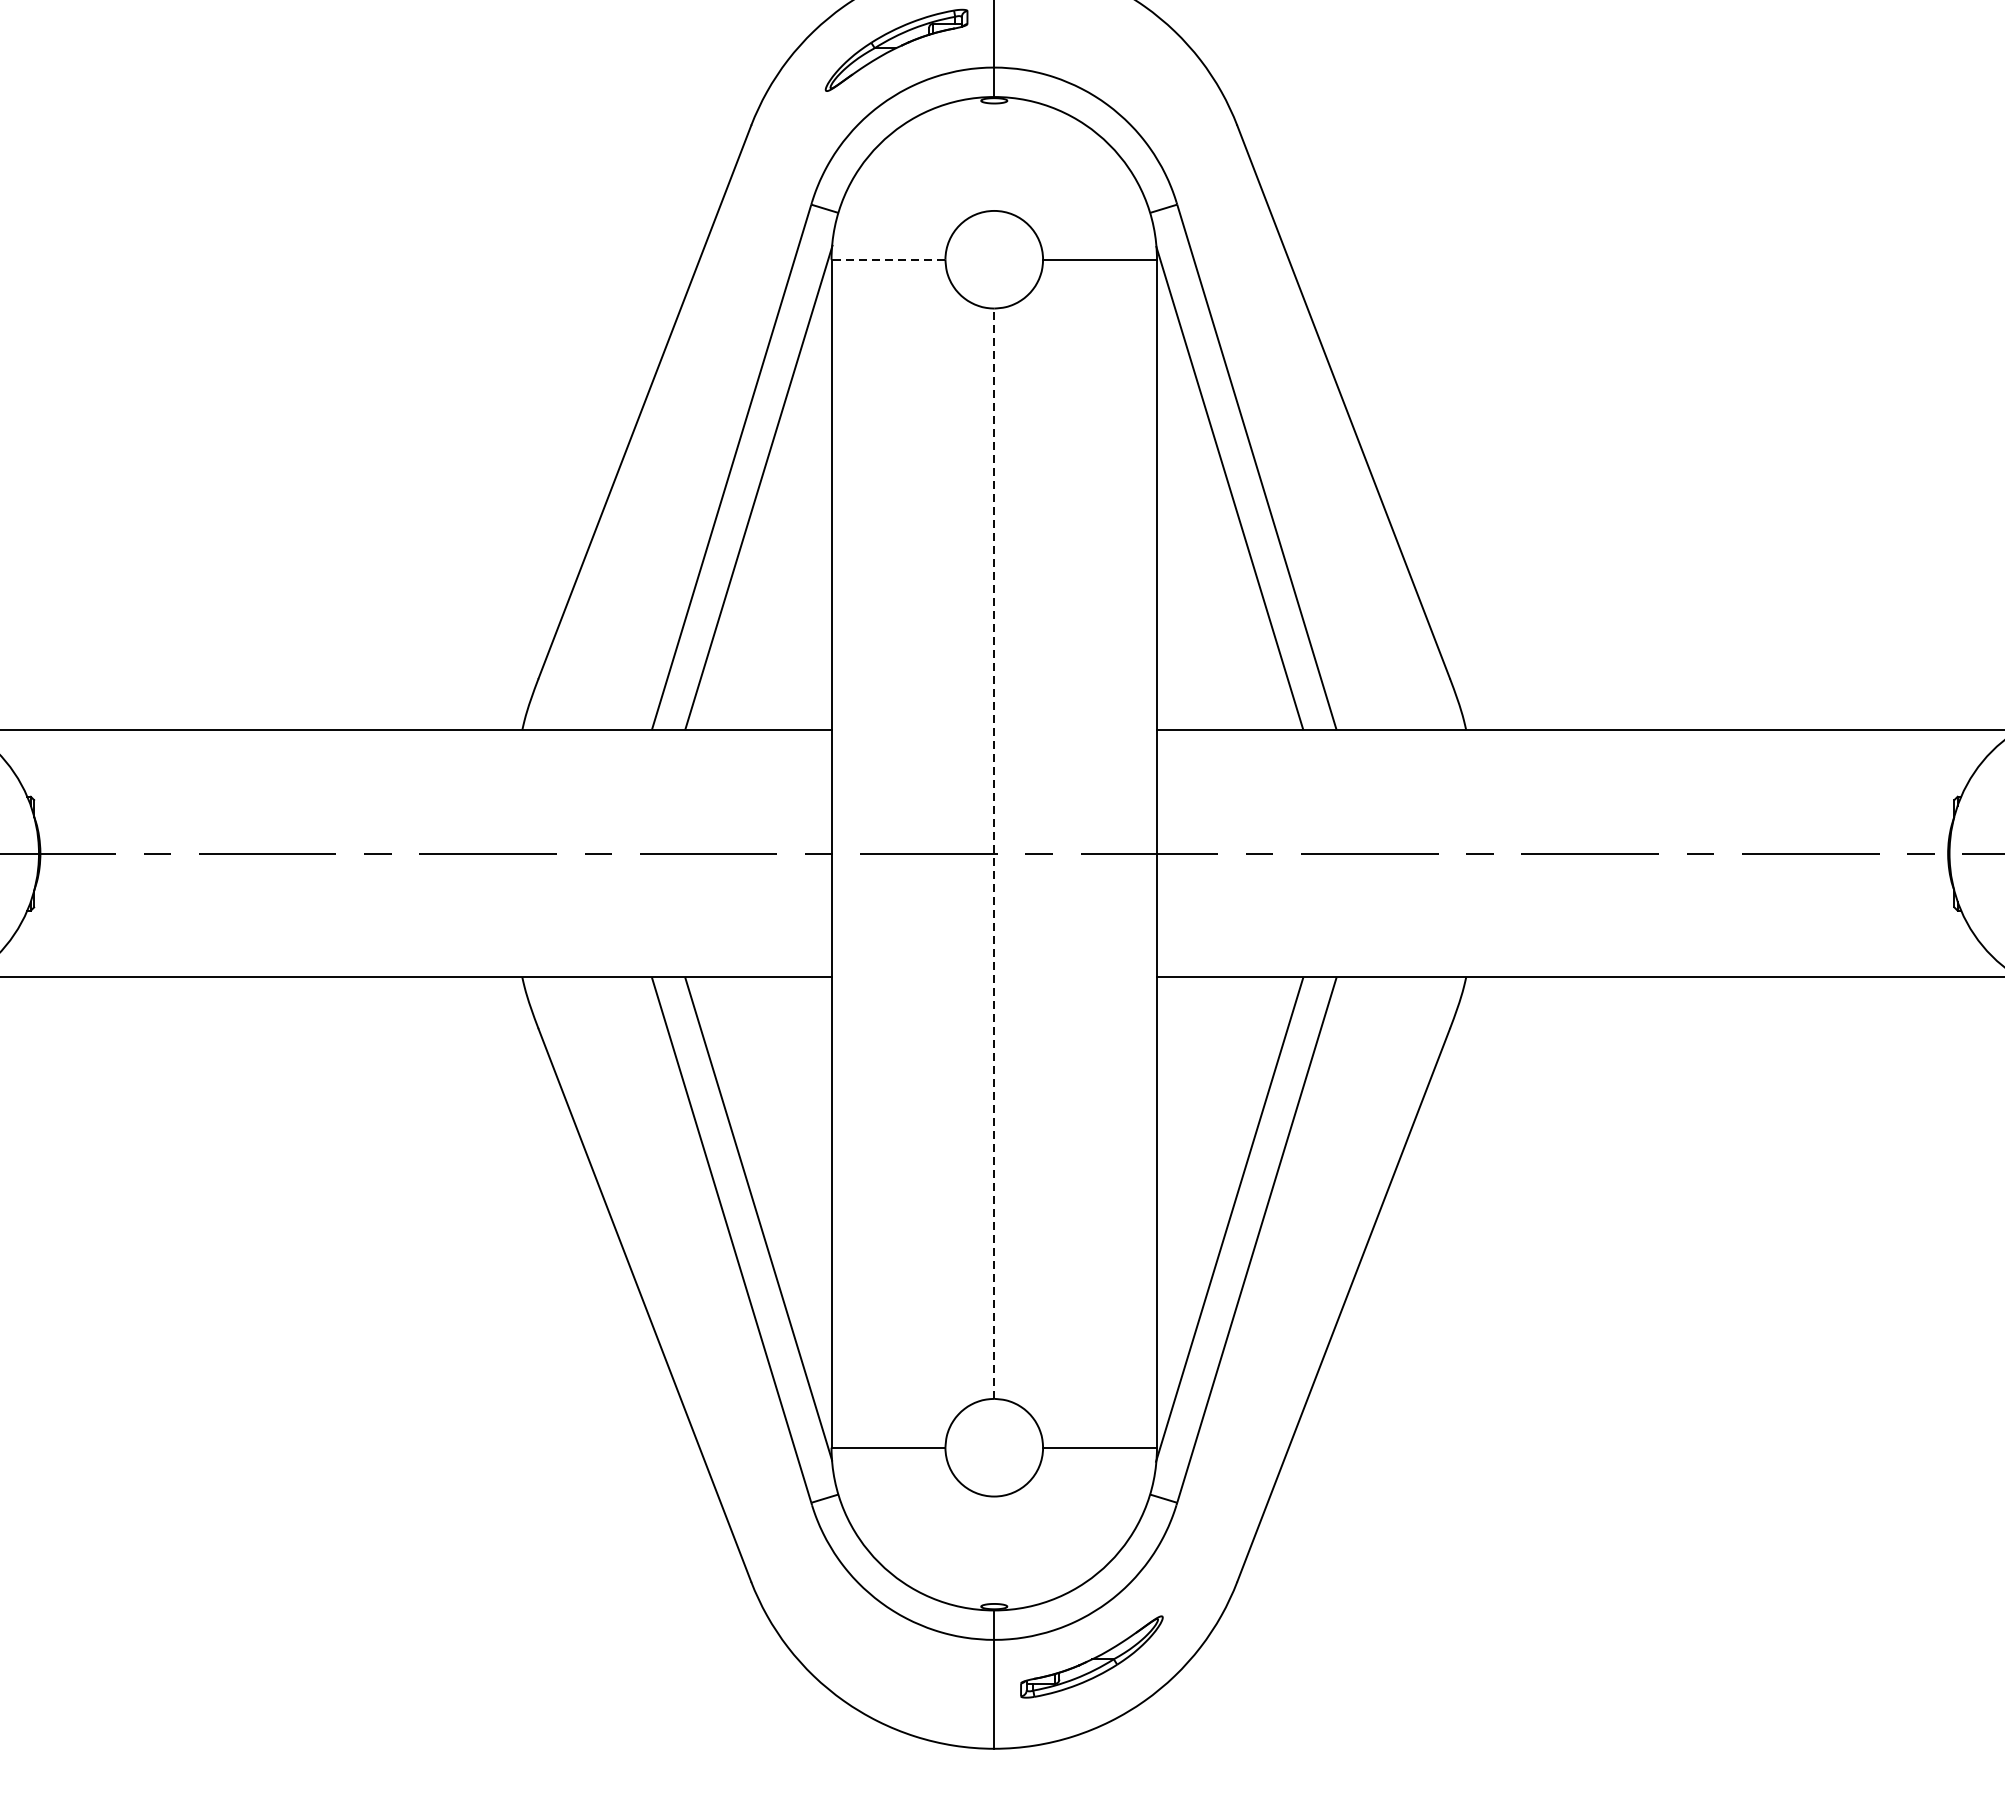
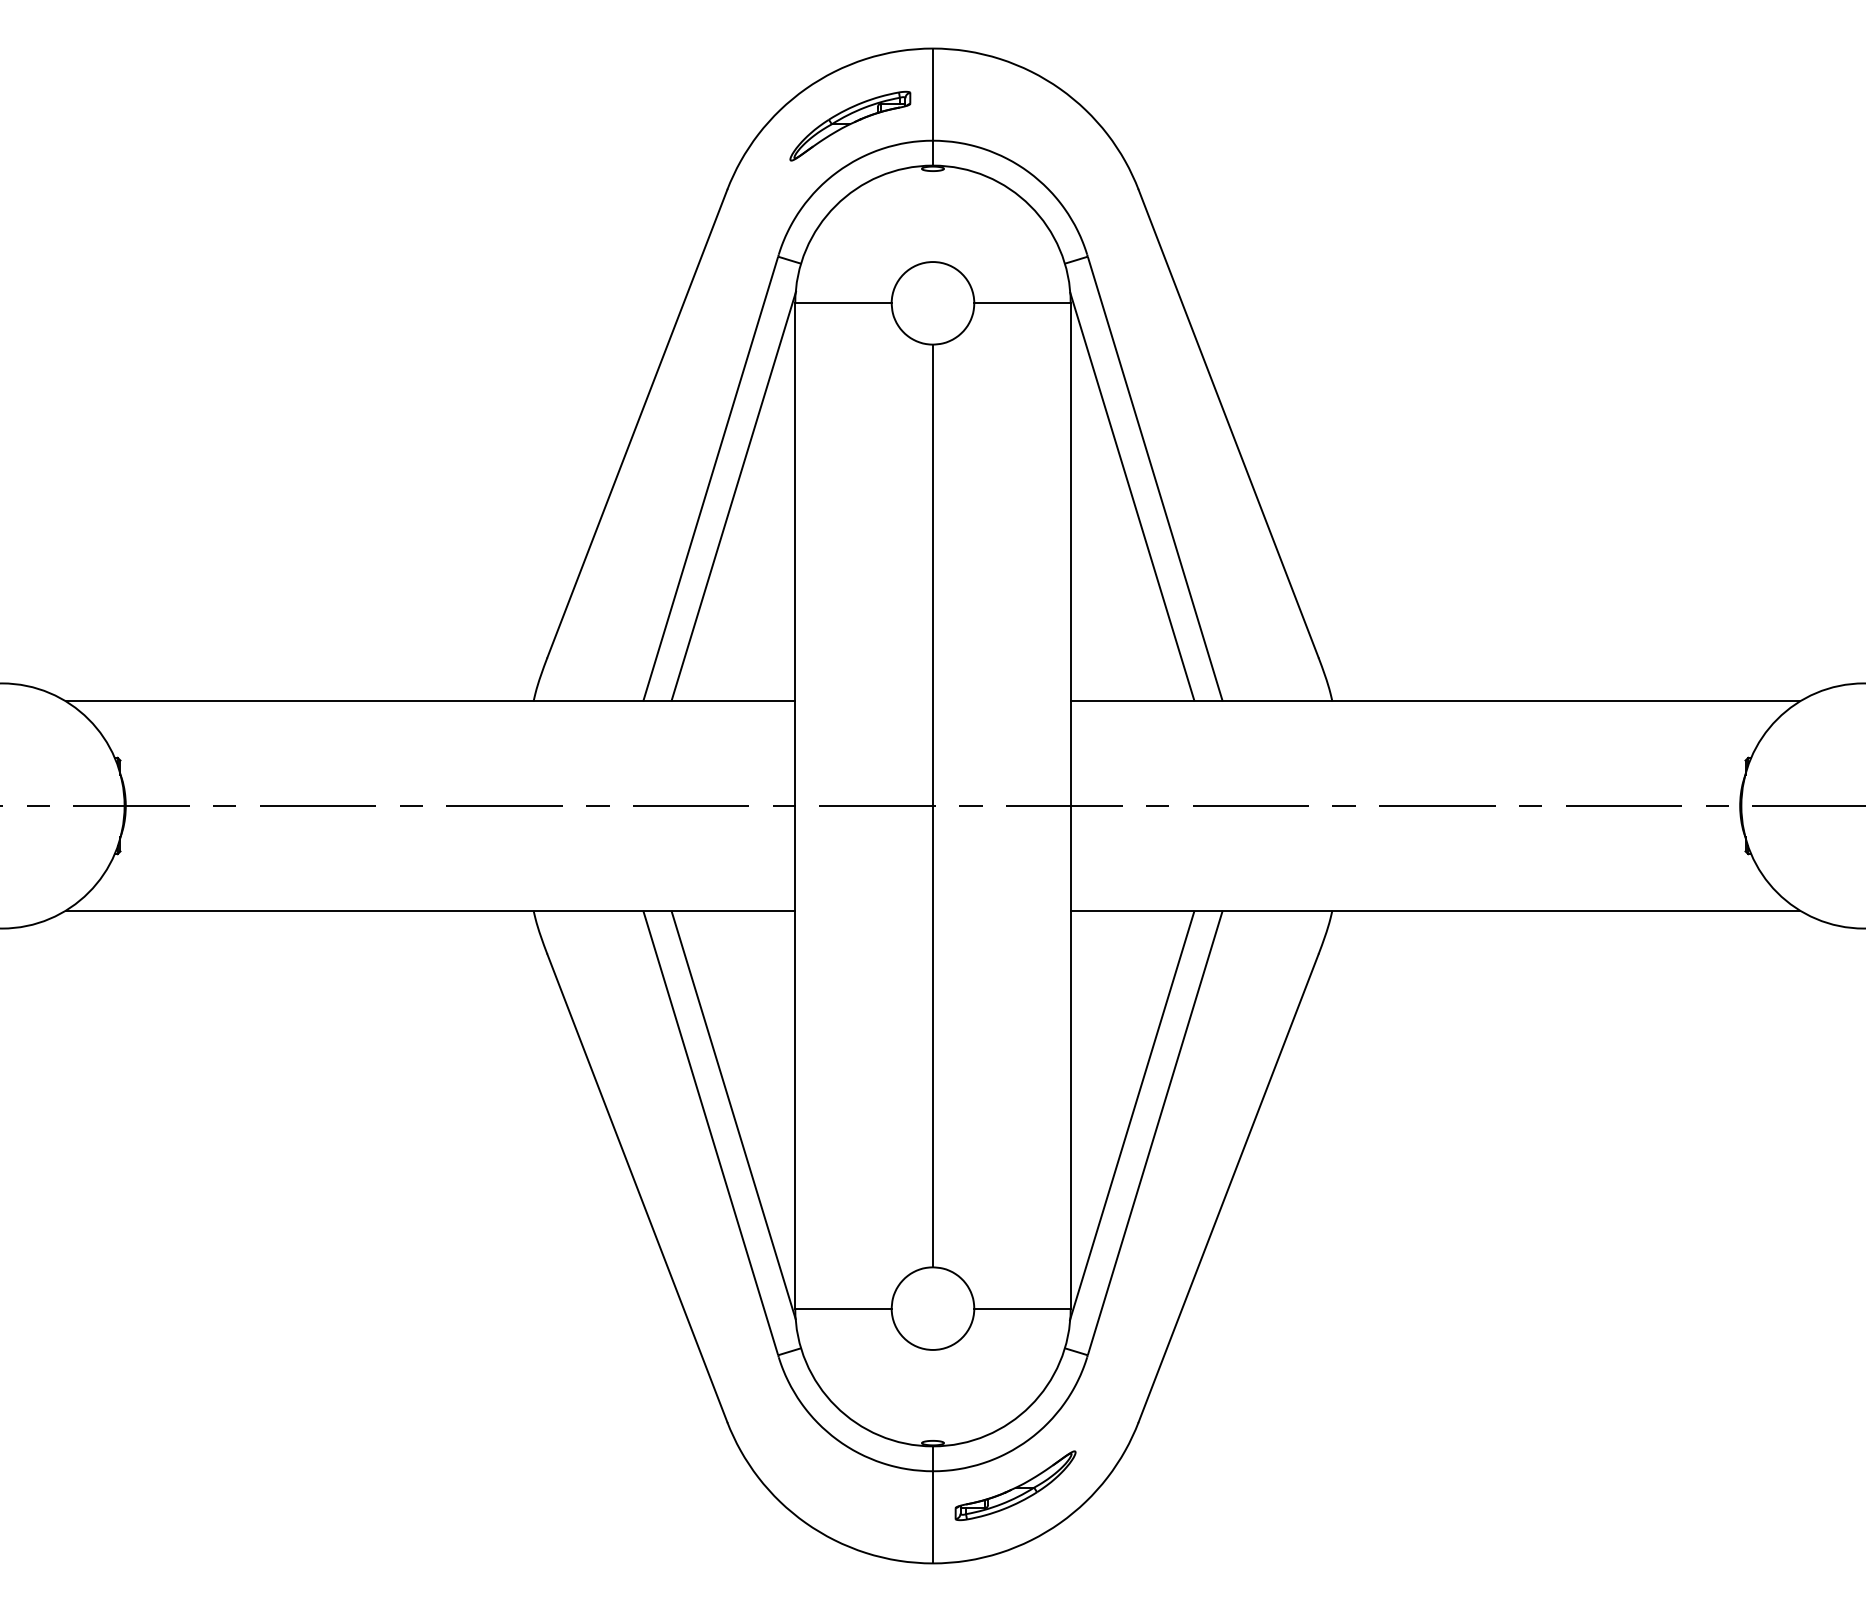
line: (887, 259) -> (842, 303), dashed -> solid
line: (993, 853) -> (932, 805), dashed -> solid

